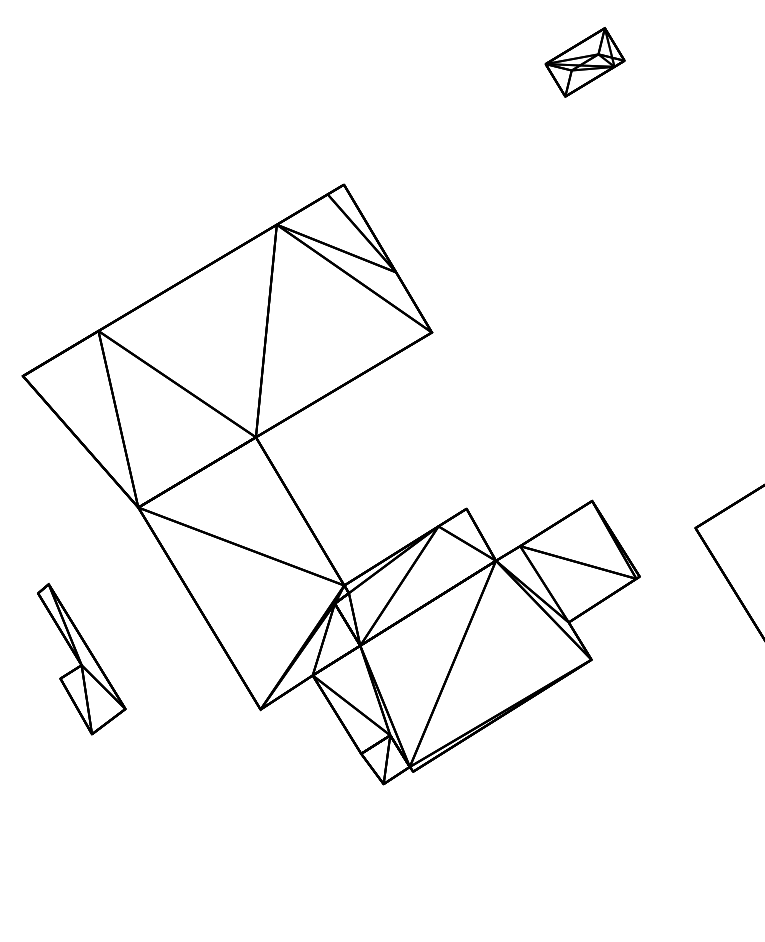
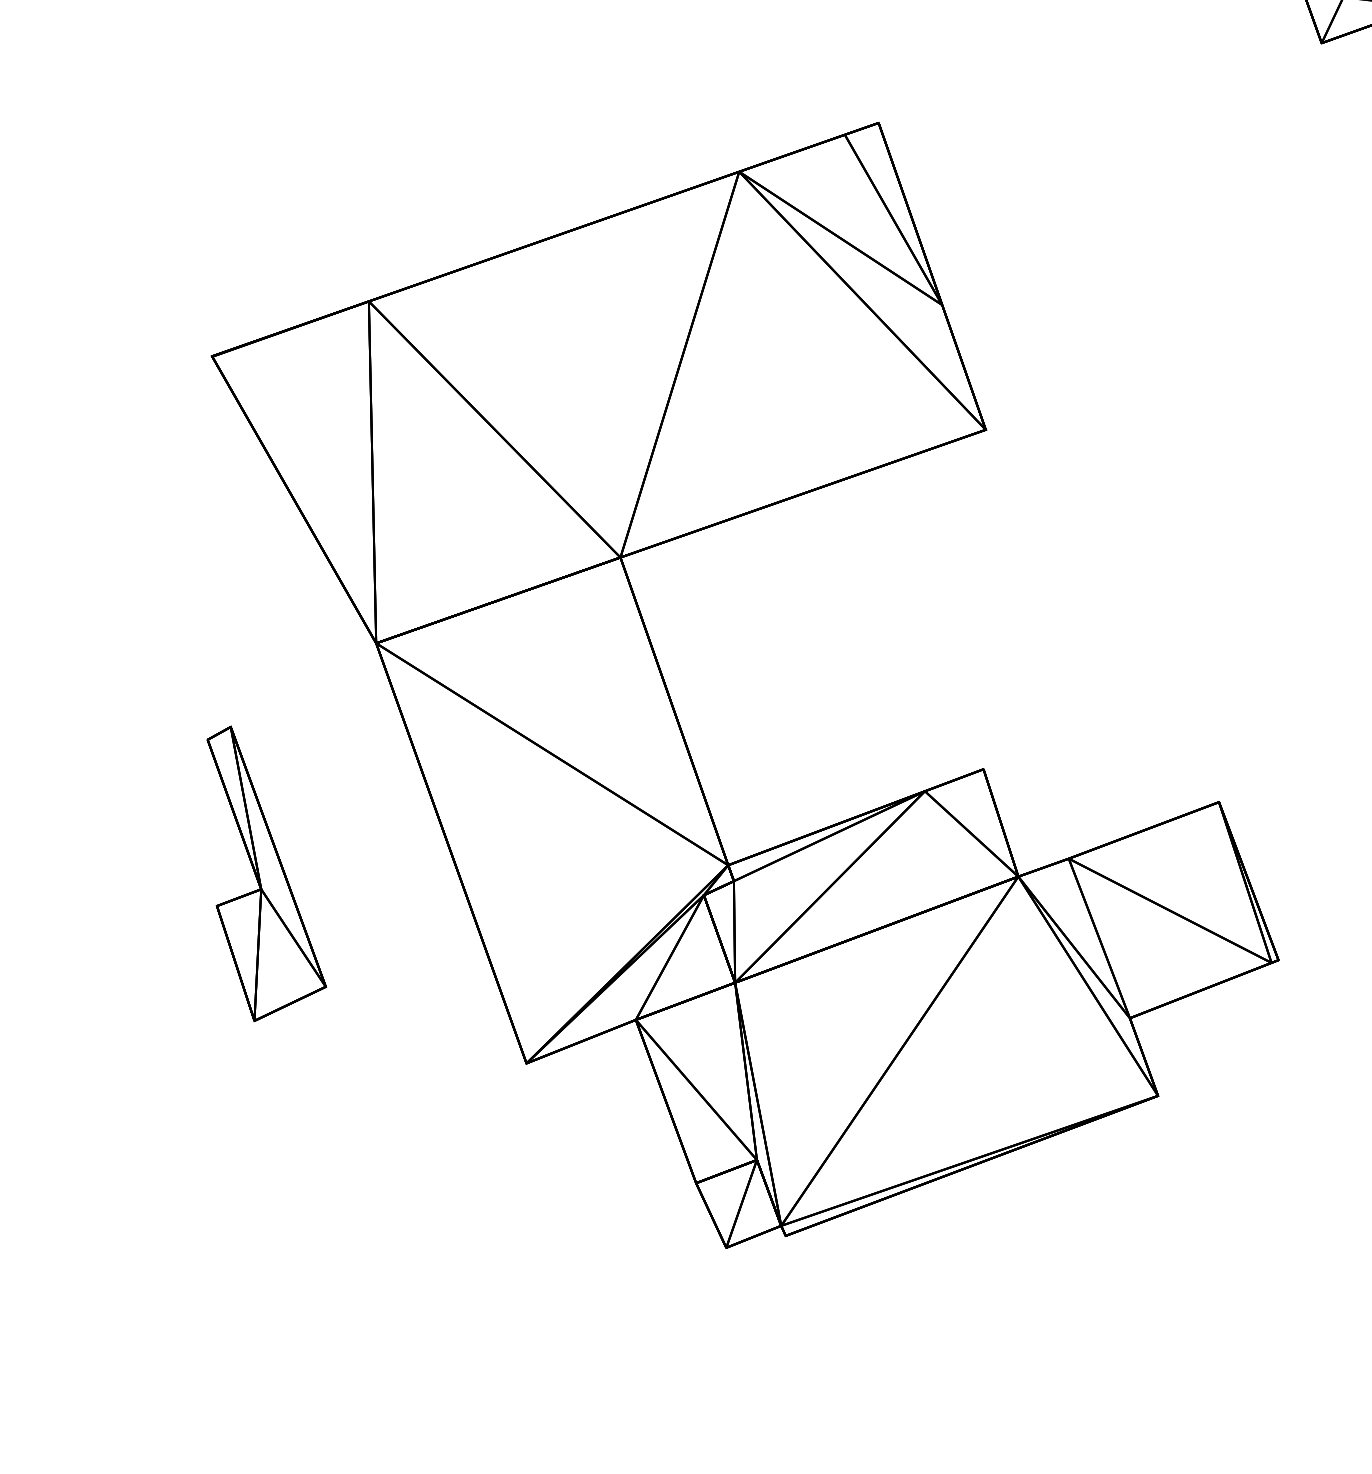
part: (81, 659) -> (263, 878), moved

